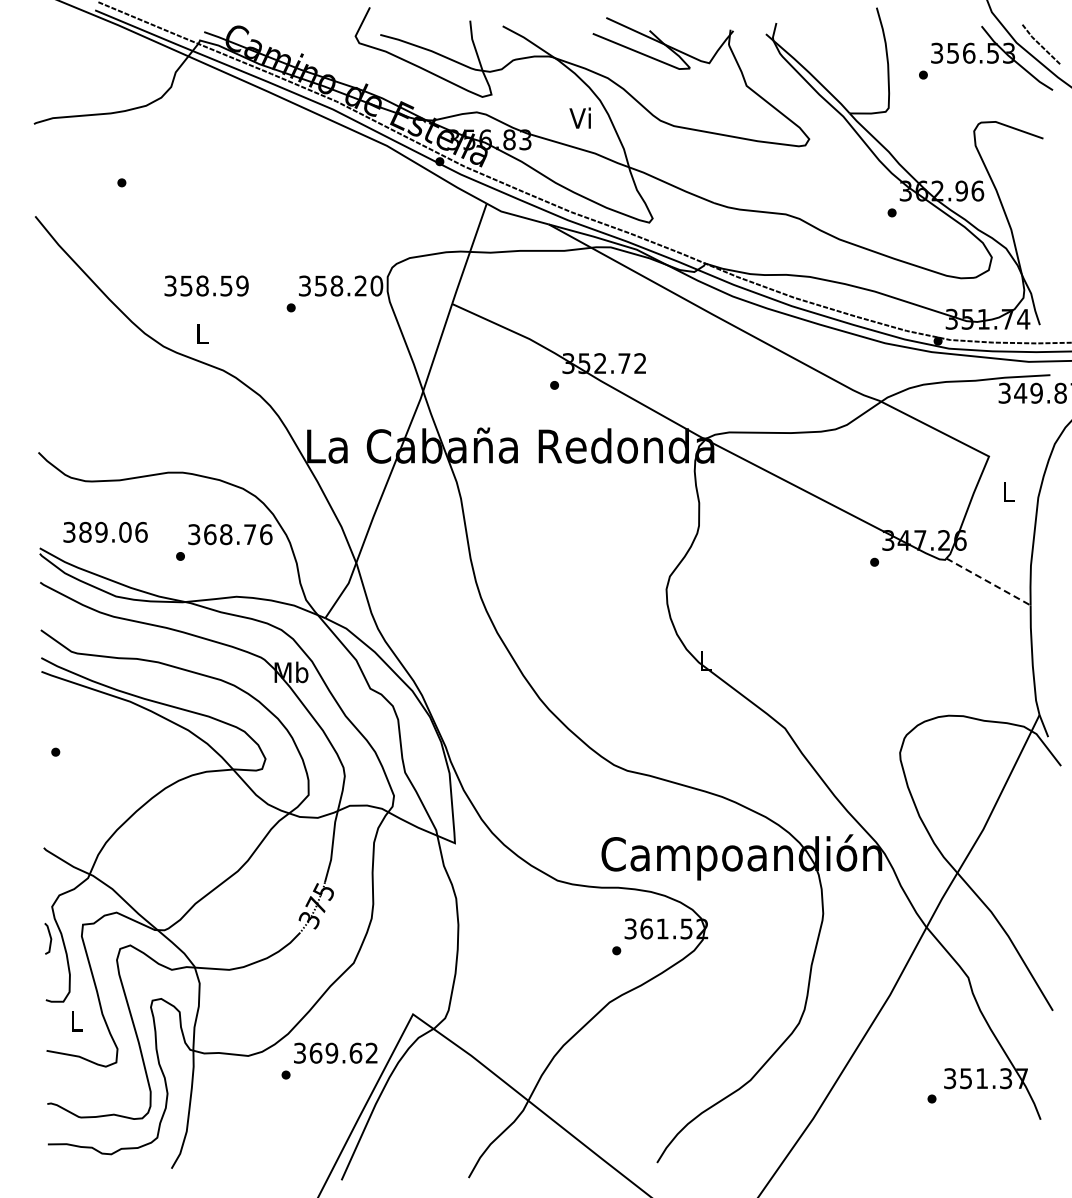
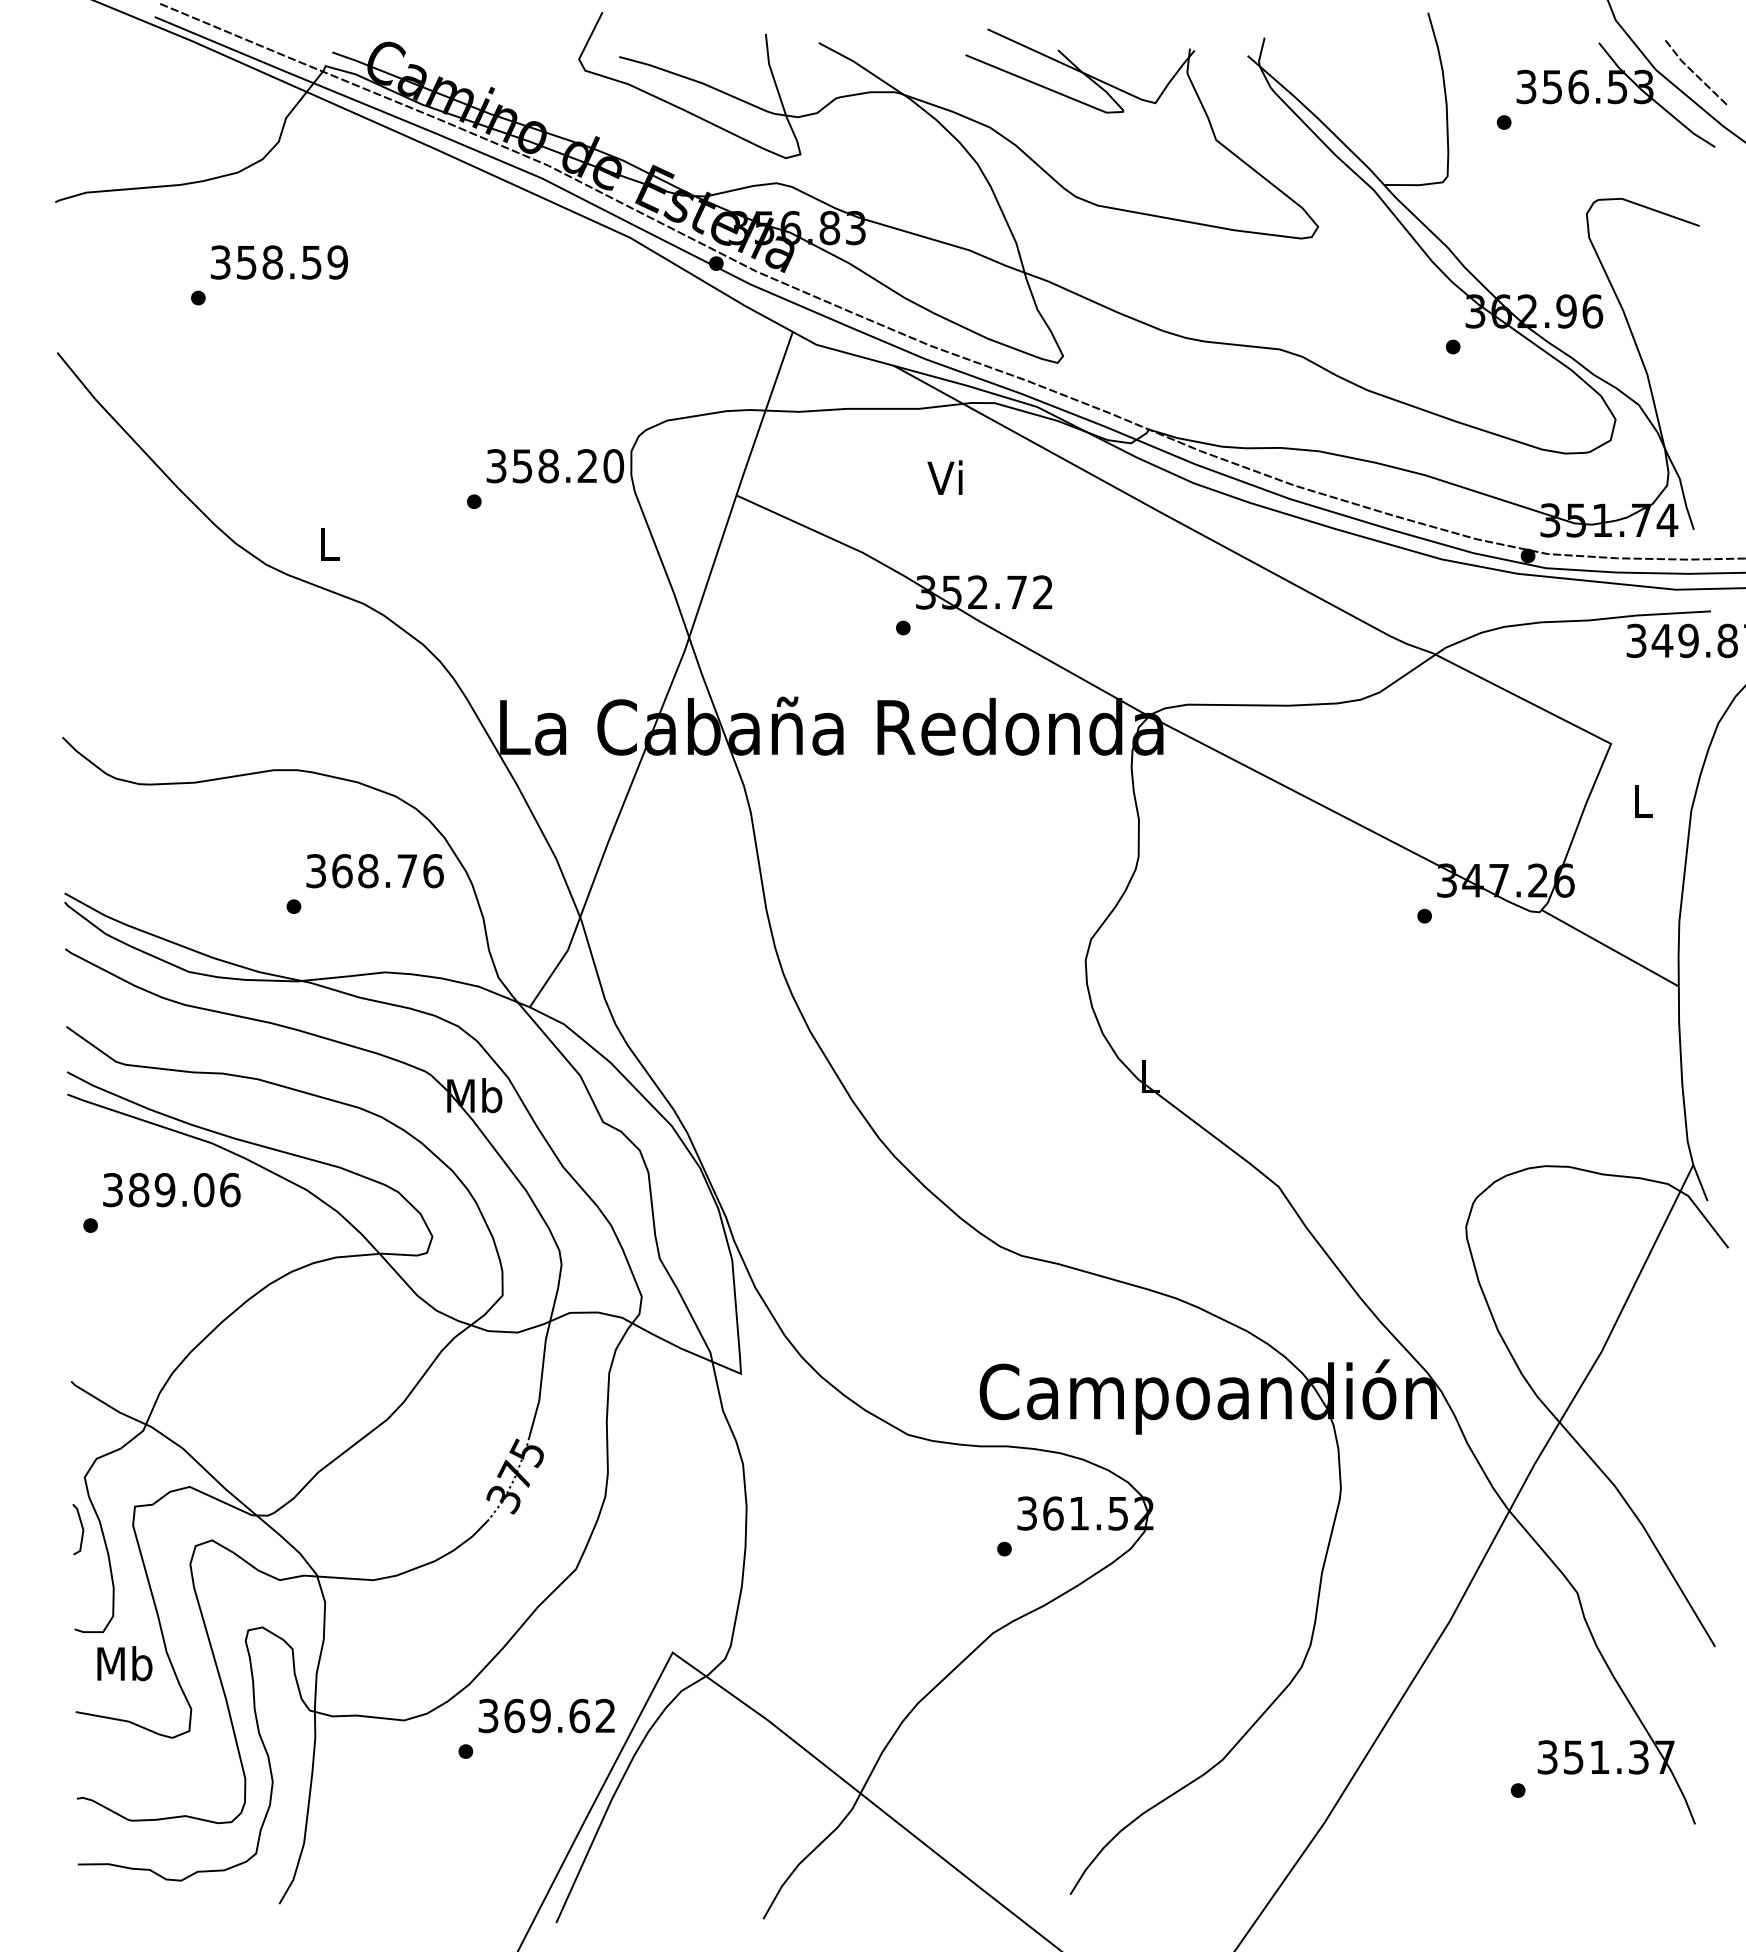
text: (579, 117) -> (943, 476), moved
text: (206, 285) -> (279, 261), moved
text: (105, 531) -> (171, 1188), moved
line: (988, 582) -> (1610, 949), dashed -> solid
text: (76, 1020) -> (124, 1662), L -> Mb

